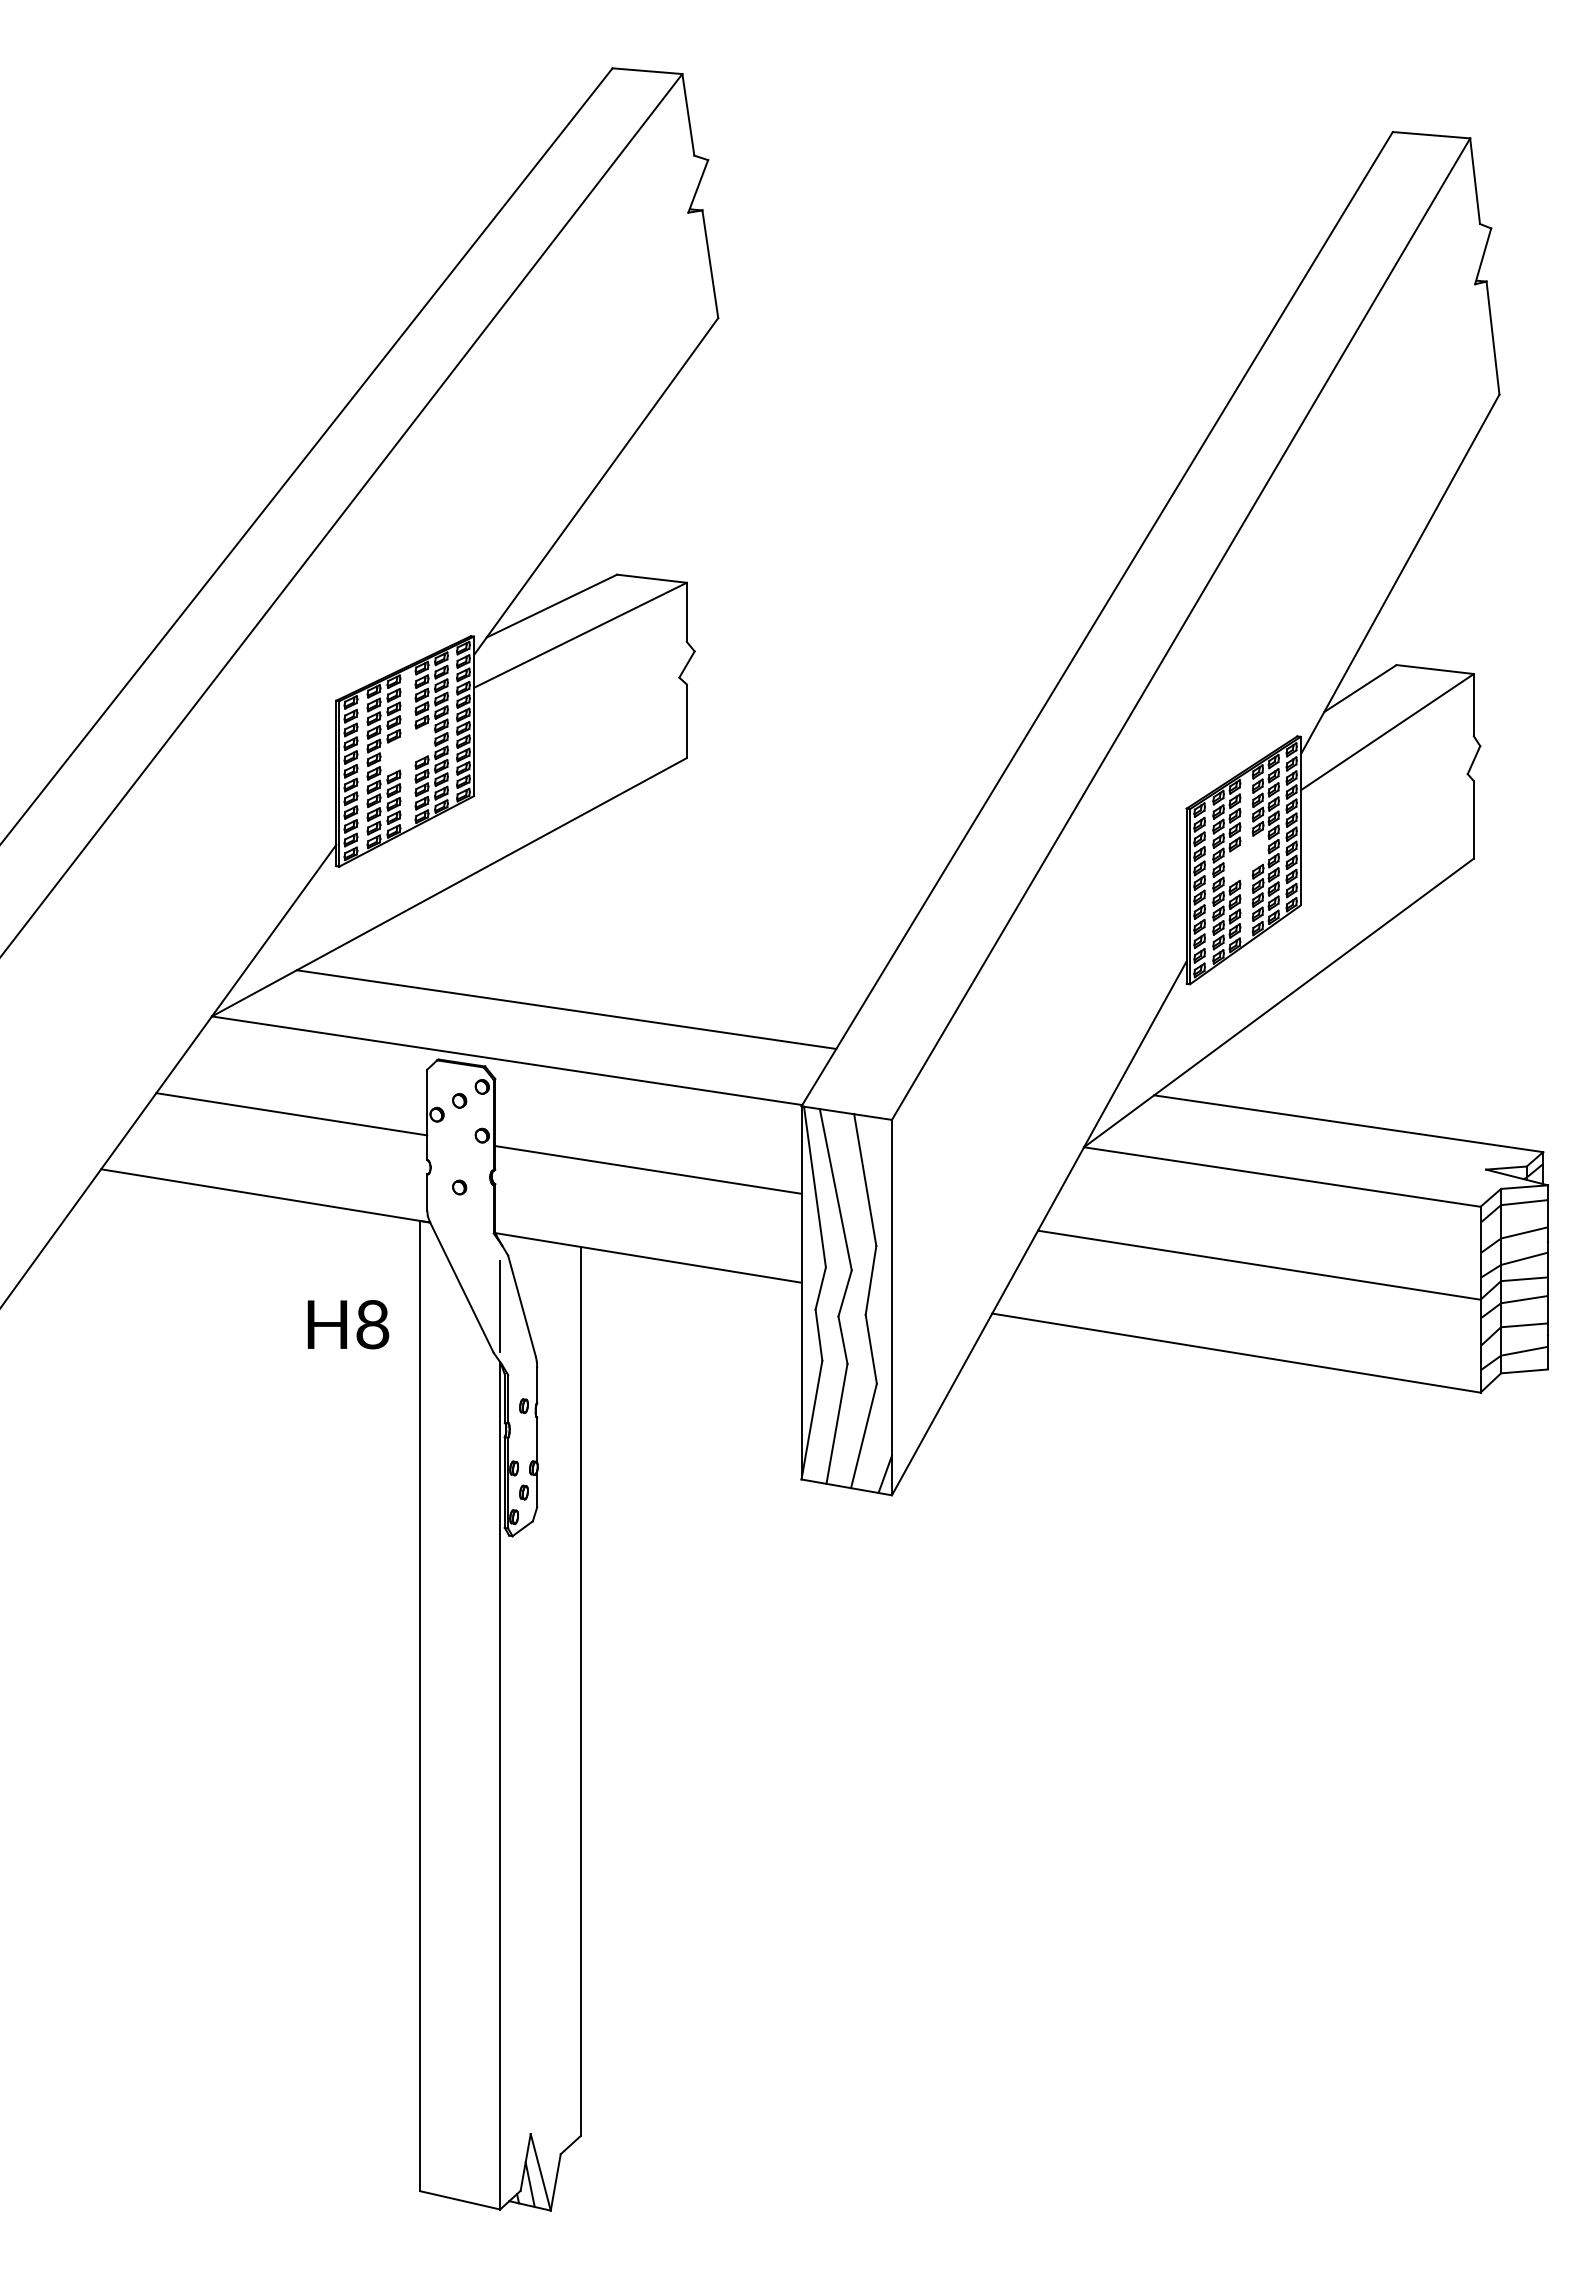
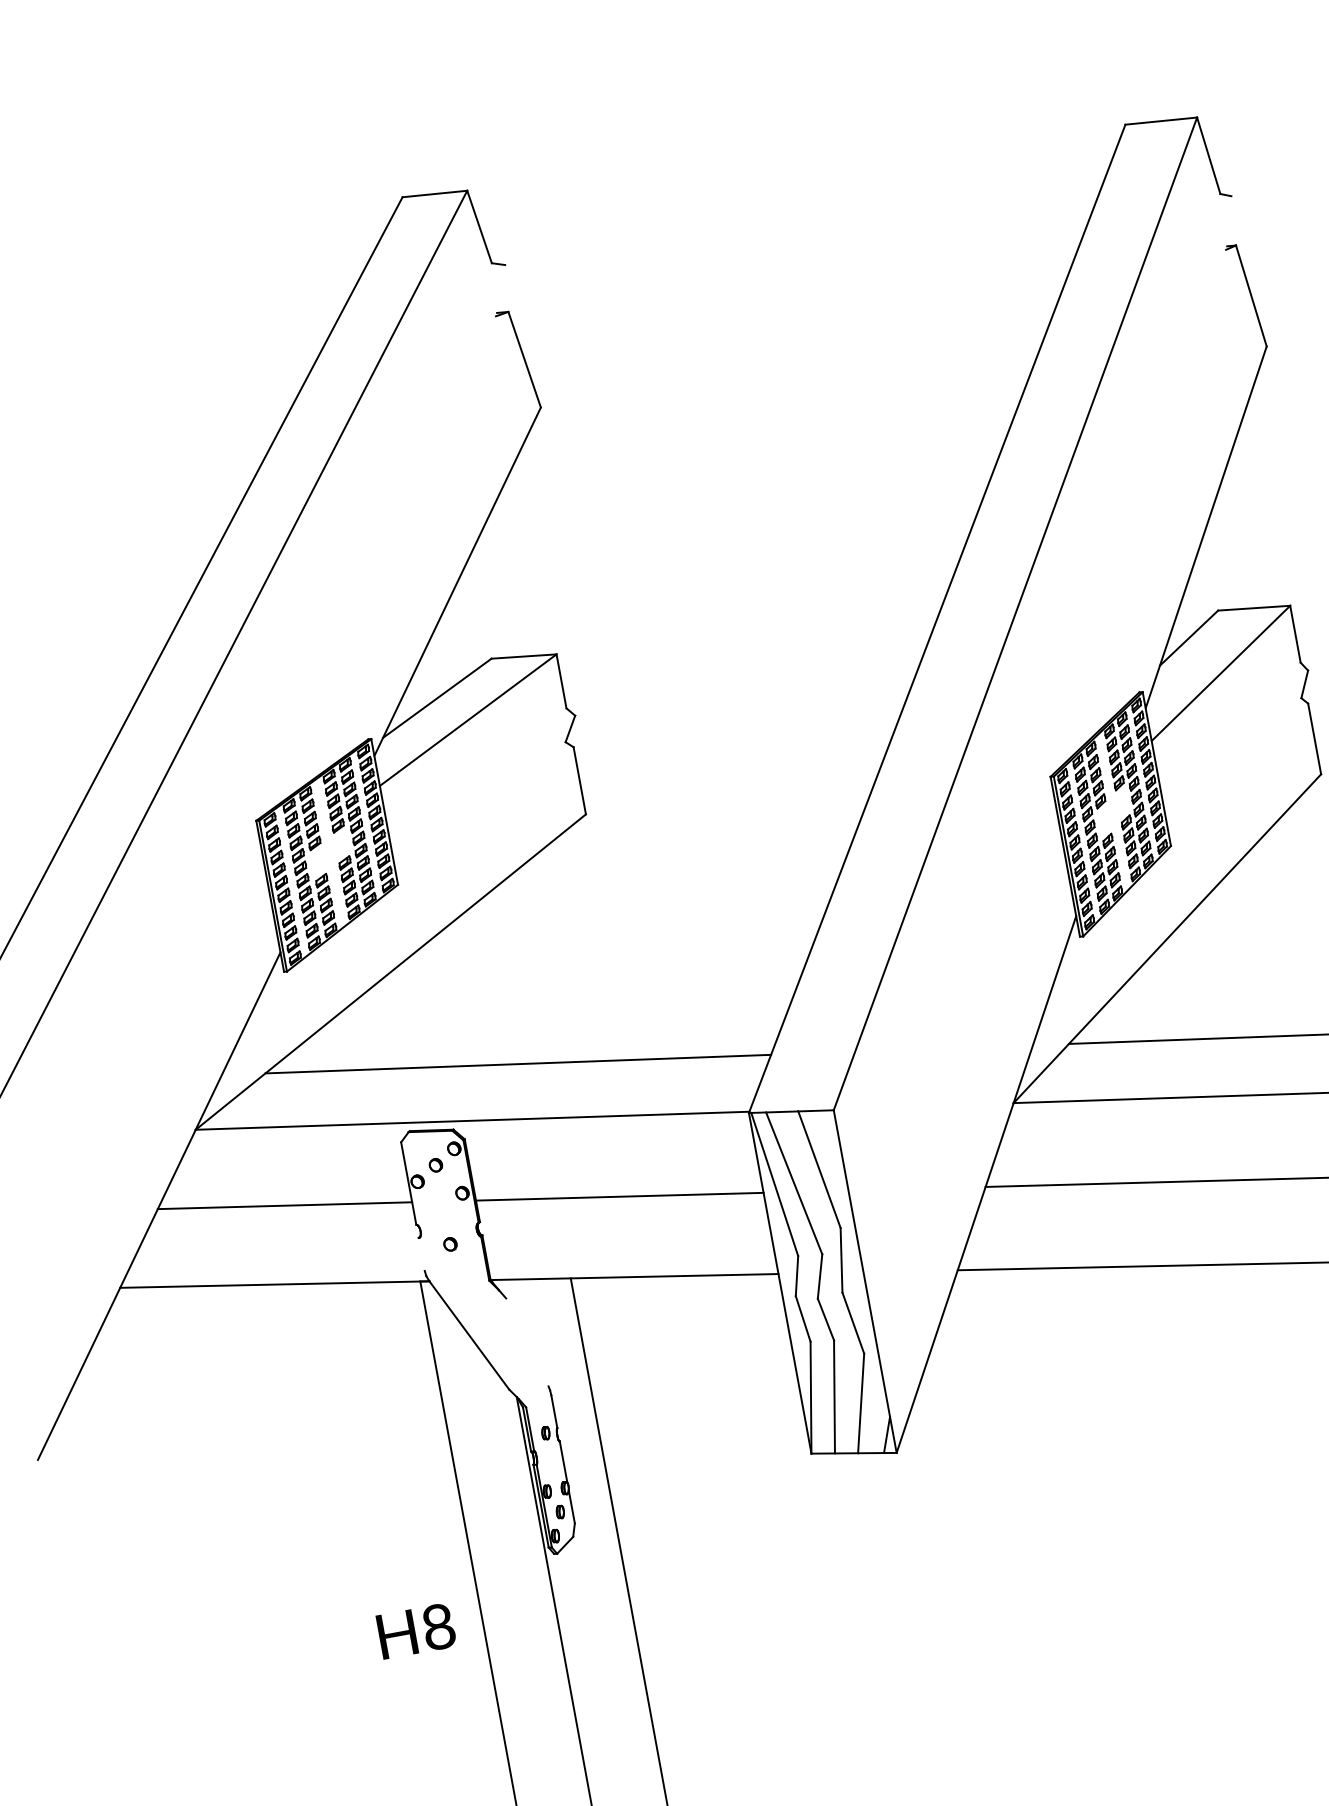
line: (698, 186) -> (500, 290), removed
line: (1483, 256) -> (1229, 223), removed
line: (427, 1192) -> (421, 1254), removed
line: (500, 1305) -> (507, 1345), removed
line: (522, 1306) -> (527, 1342), removed
text: (348, 1324) -> (416, 1630), moved

